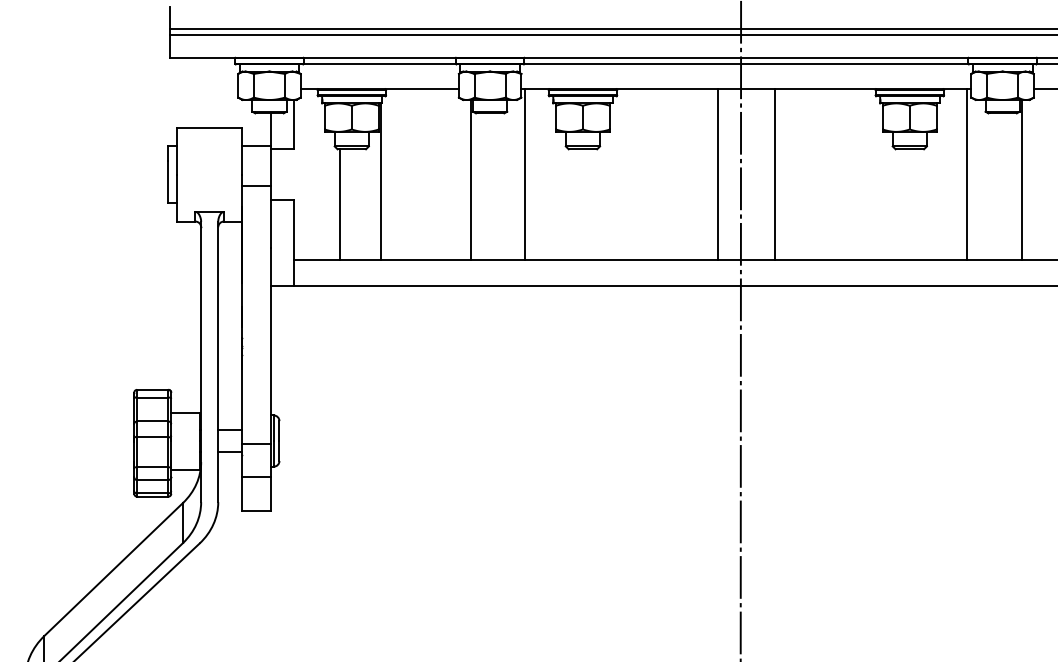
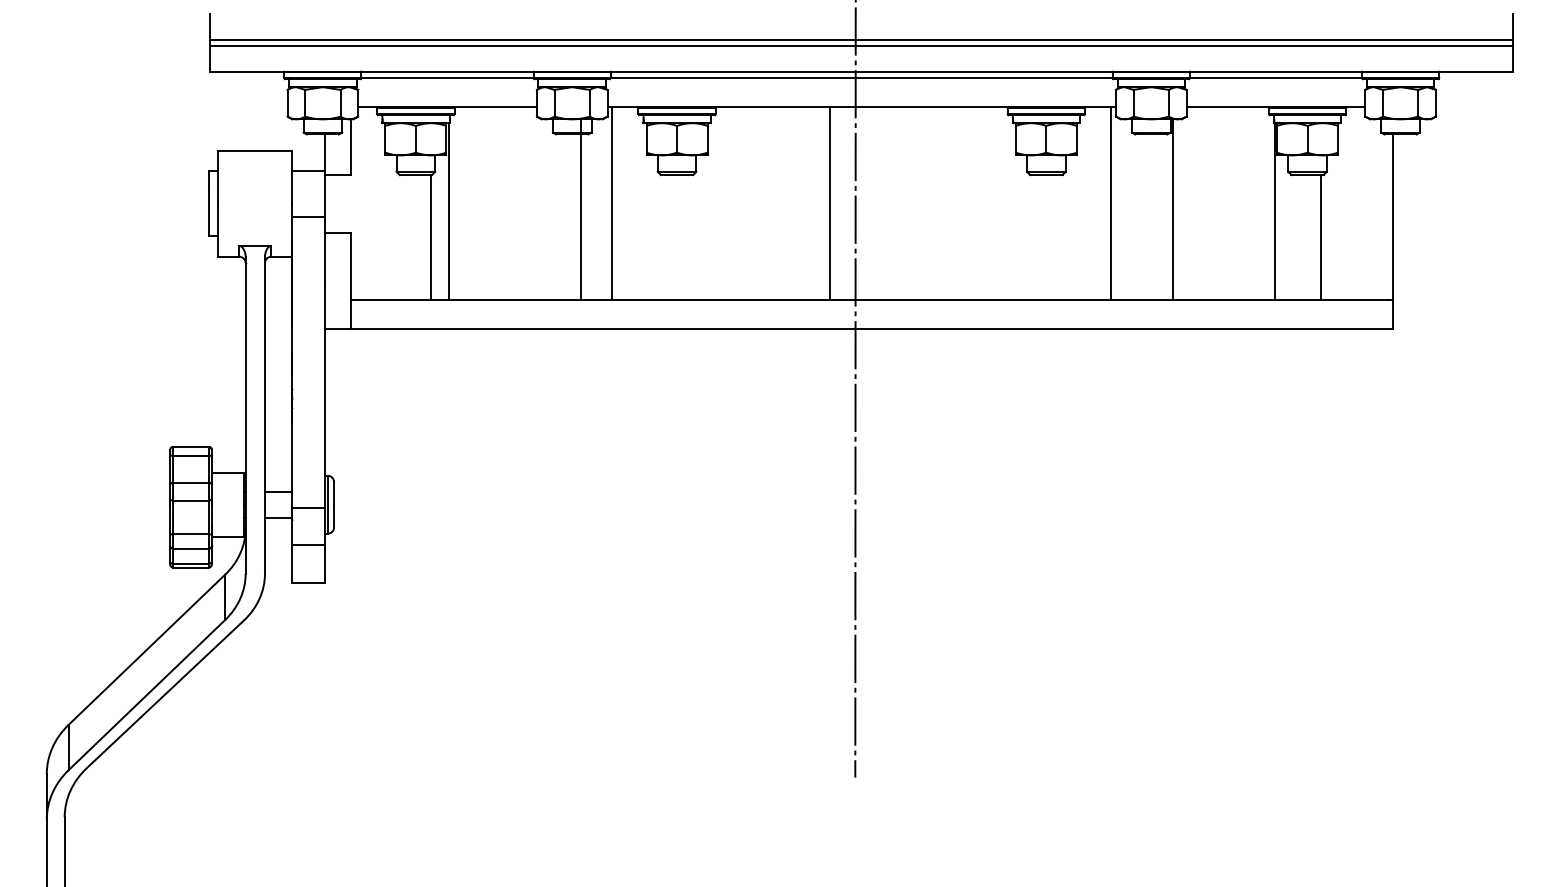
line: (774, 174) -> (893, 203), removed
line: (470, 179) -> (581, 209), moved
line: (339, 204) -> (431, 237), moved

